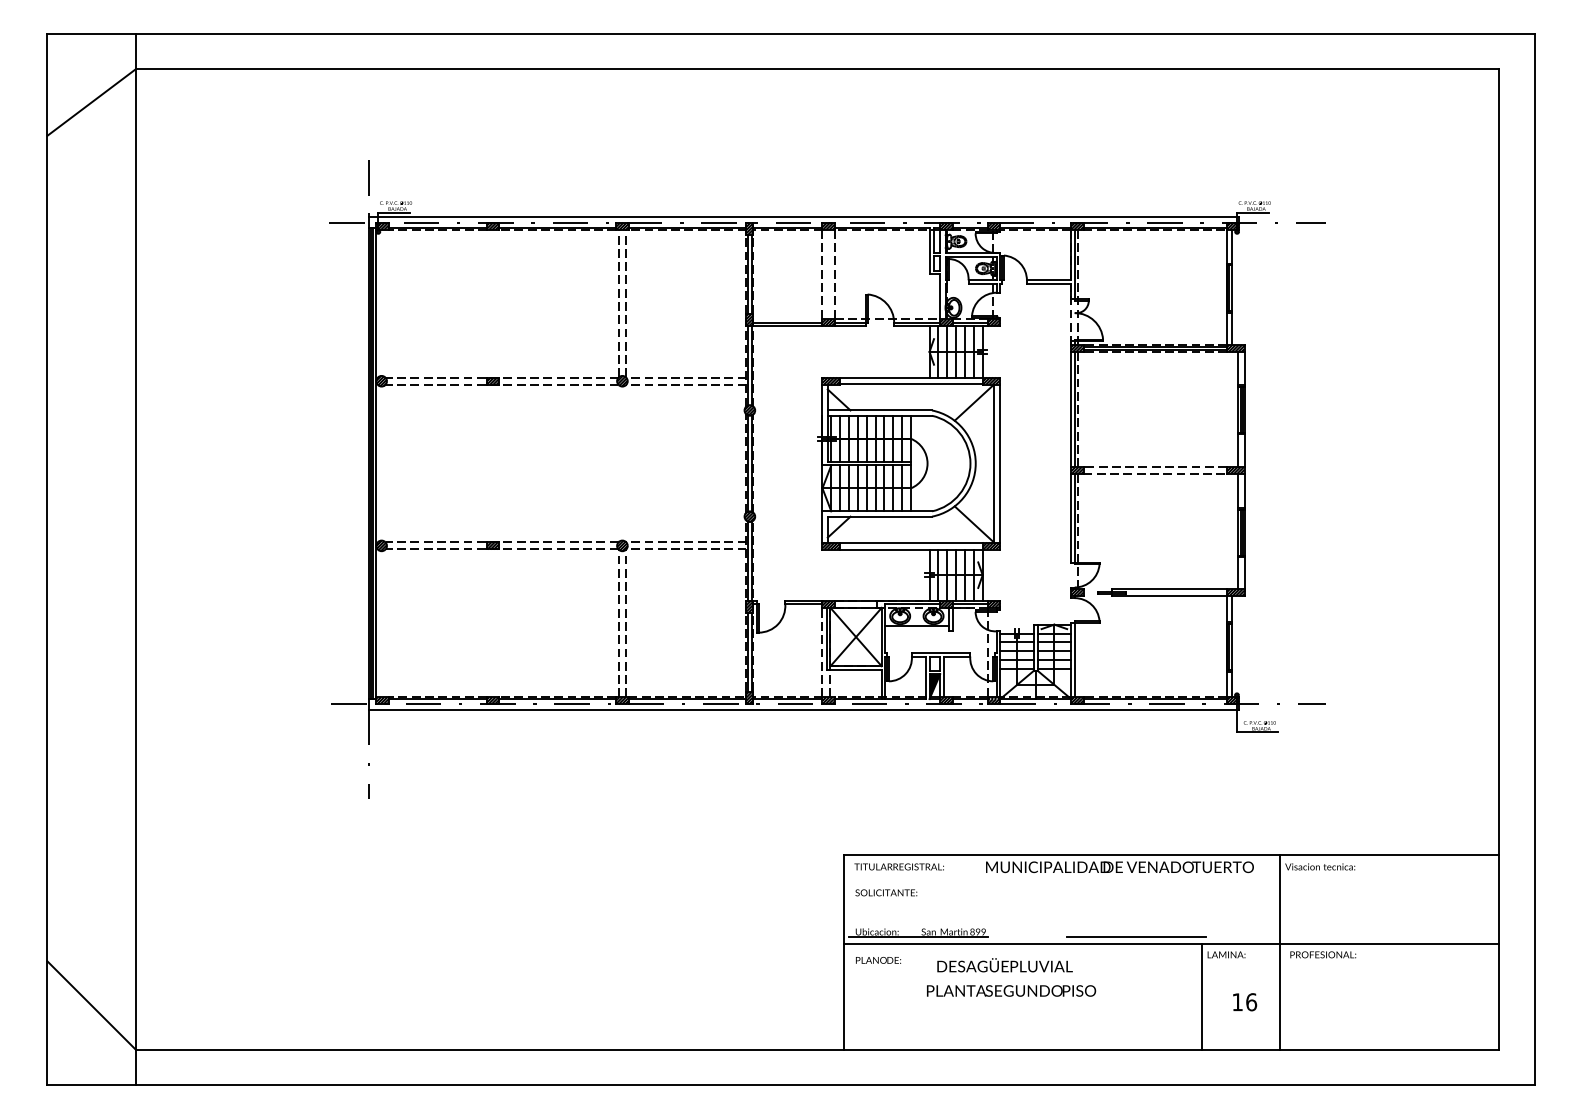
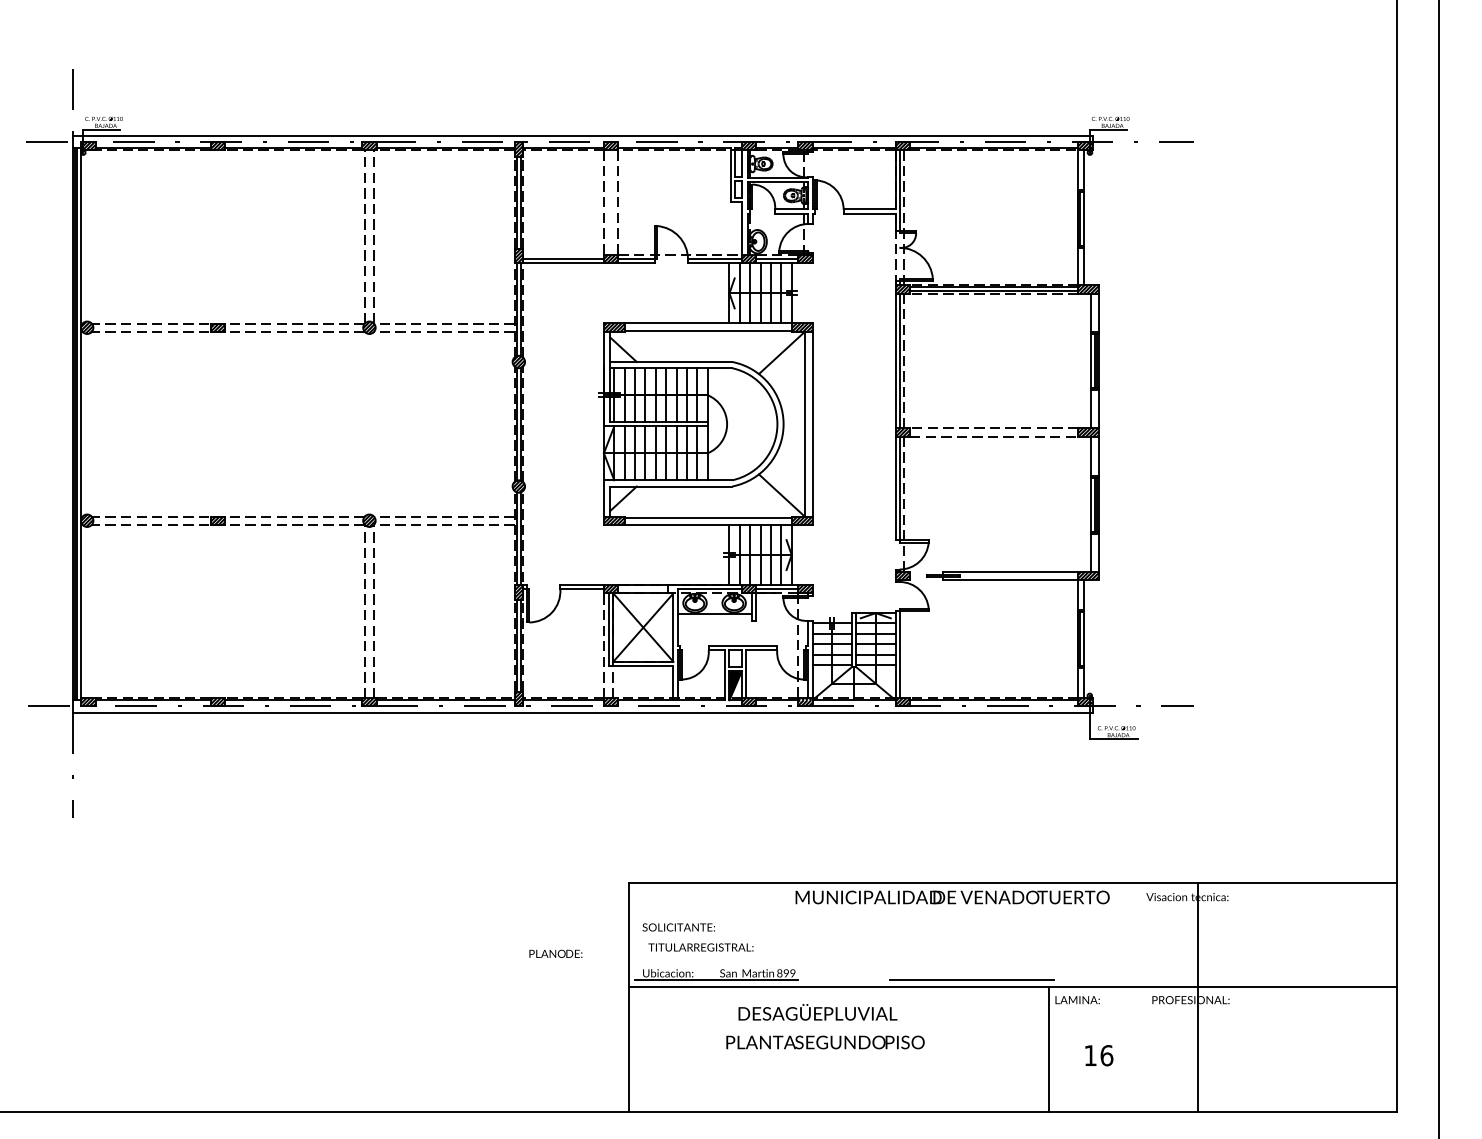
text: (898, 866) -> (700, 946), moved
line: (1279, 952) -> (1198, 997), moved
text: (878, 960) -> (555, 954), moved

